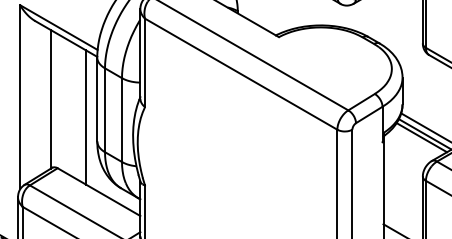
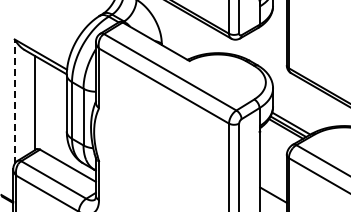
line: (19, 97) -> (14, 101), solid -> dashed
line: (86, 117) -> (59, 115), removed

